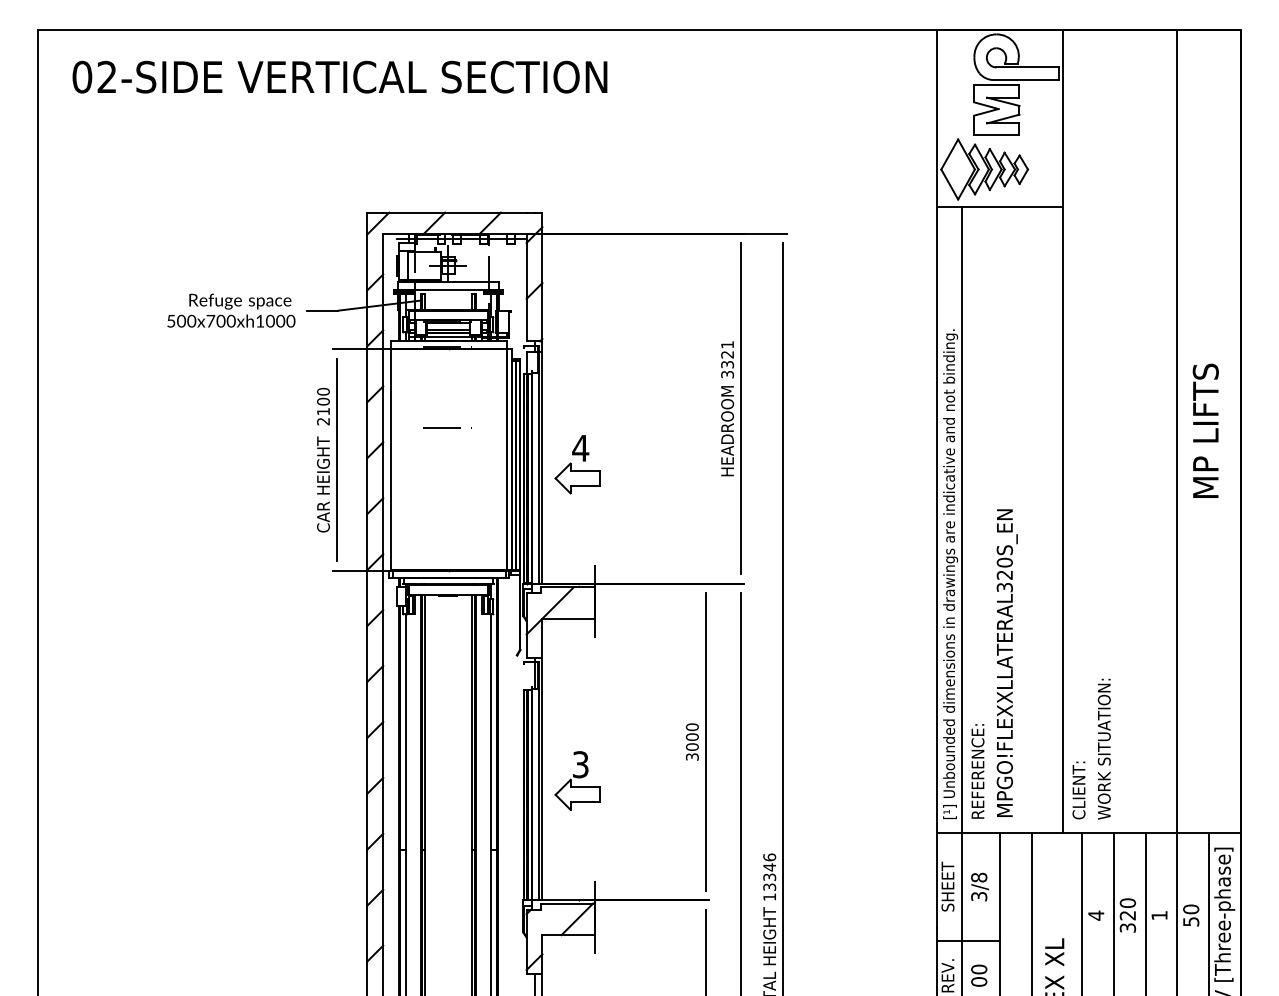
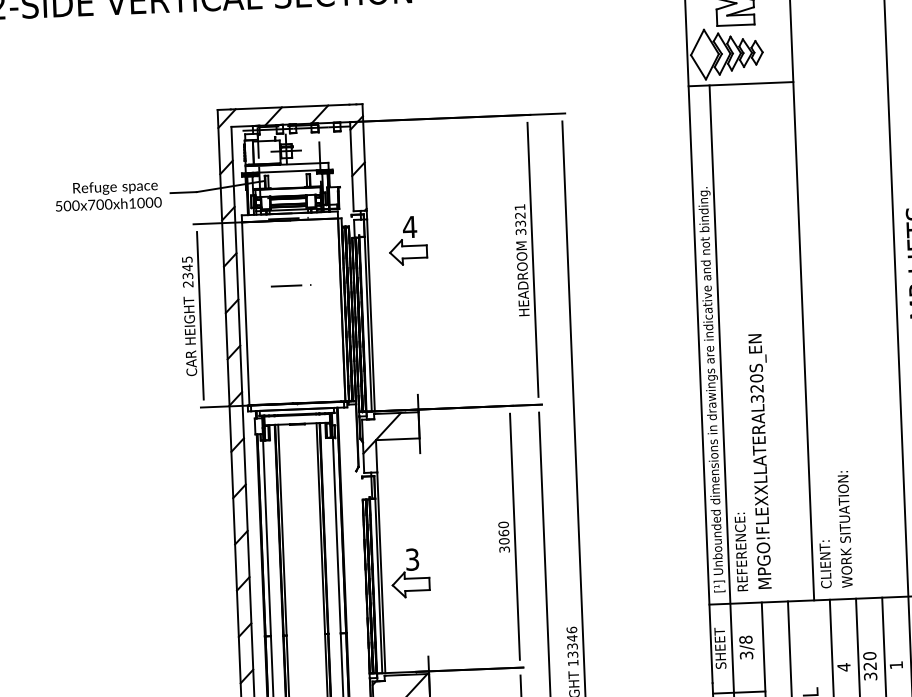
text: (323, 401) -> (187, 267), 2100 -> 2345
part: (577, 464) -> (407, 240), moved
text: (692, 736) -> (504, 532), 3000 -> 3060

